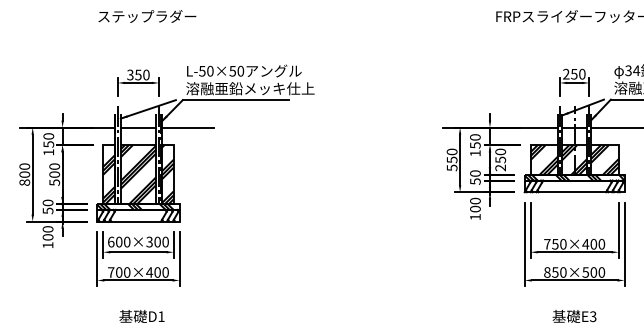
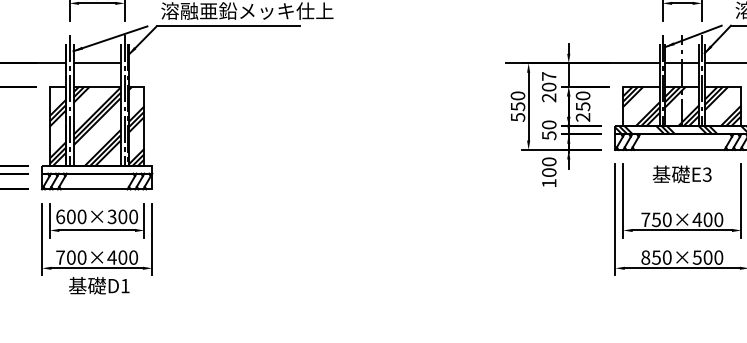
line: (187, 127) -> (162, 63), removed
text: (475, 145) -> (549, 87), 150 -> 207
hatch: (135, 206) -> (93, 169), removed
text: (141, 316) -> (98, 285), moved
text: (574, 316) -> (682, 174), moved

